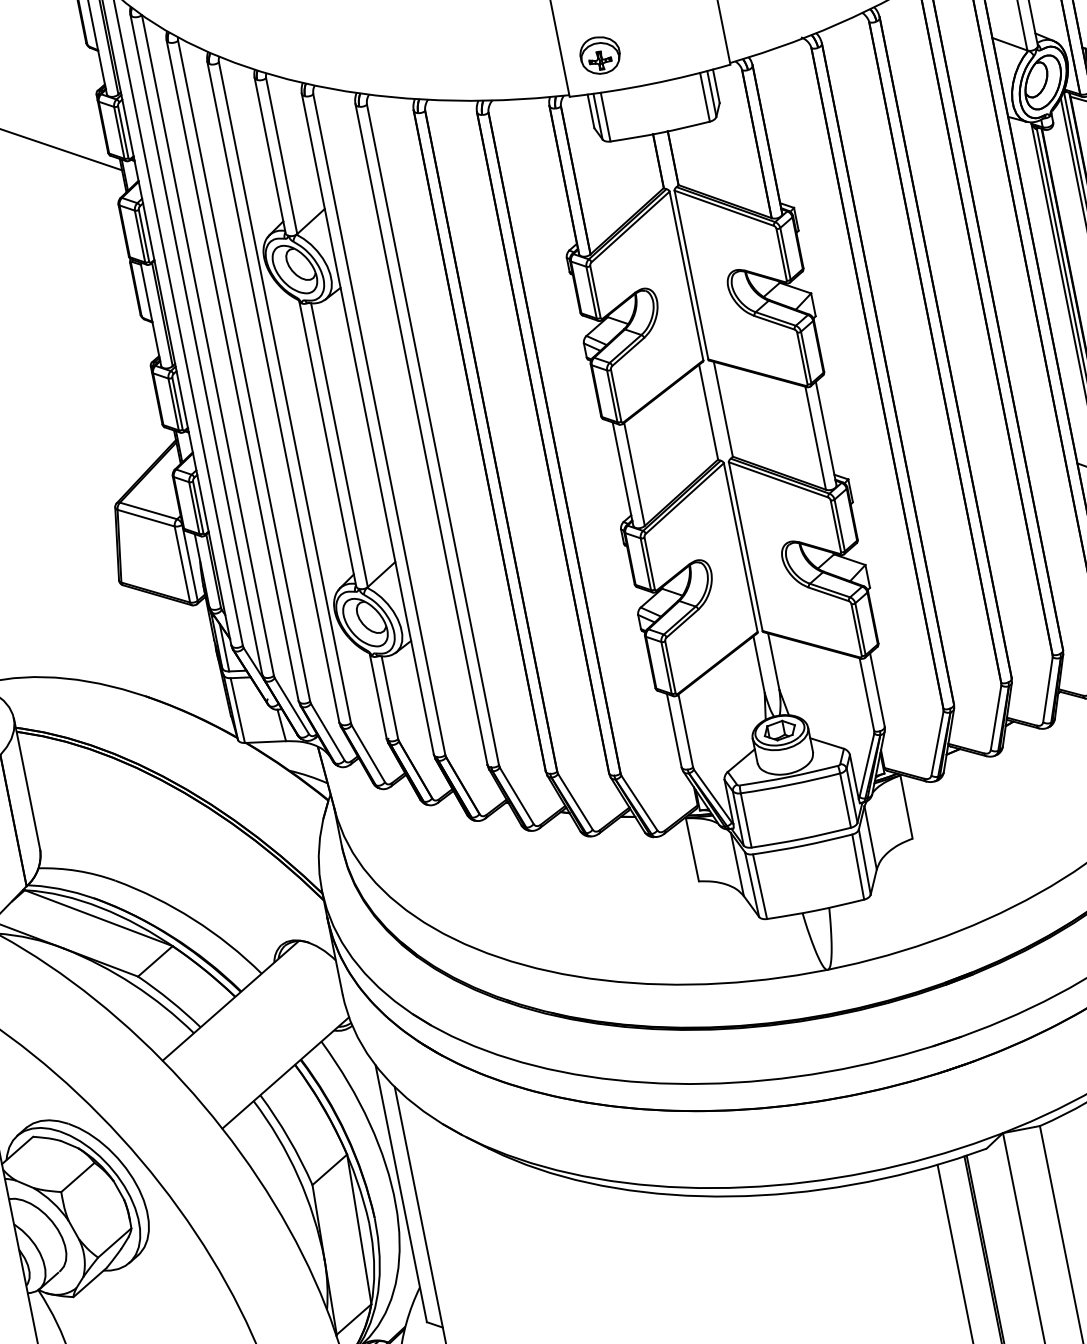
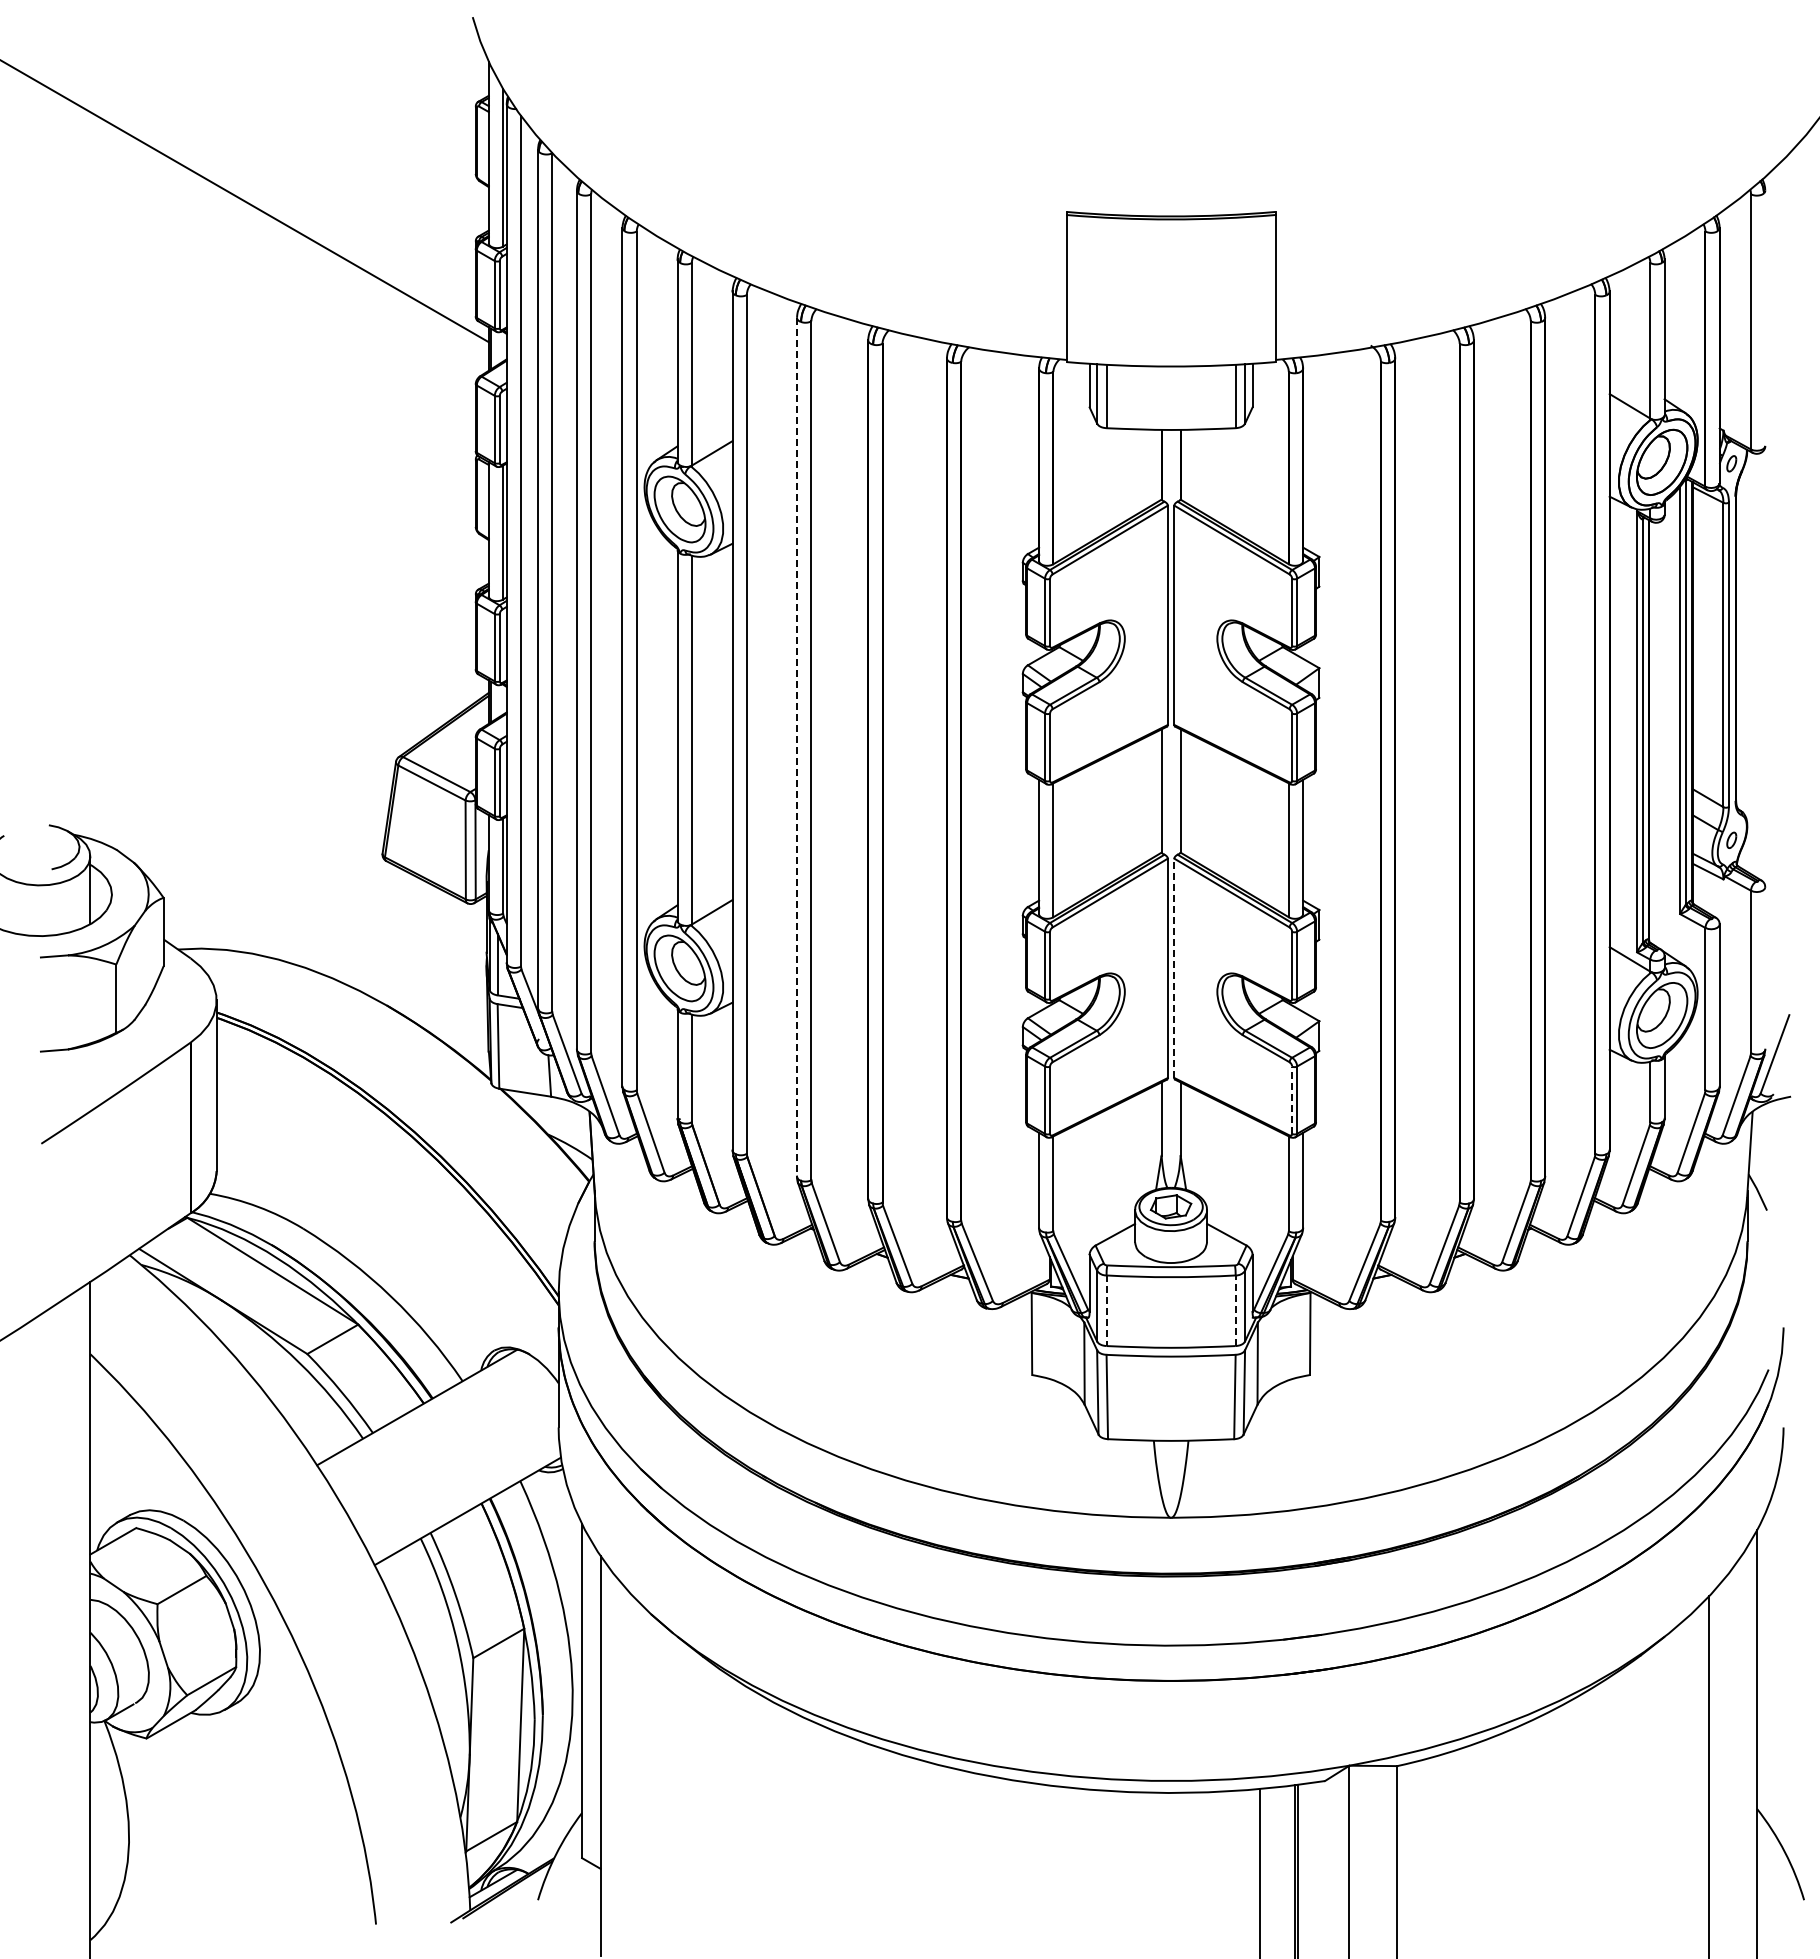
part: (600, 54) -> (1115, 317), removed
line: (421, 434) -> (797, 747), solid -> dashed
line: (745, 546) -> (1174, 968), solid -> dashed
line: (856, 630) -> (1292, 1100), solid -> dashed
line: (845, 800) -> (1235, 1310), solid -> dashed
line: (746, 821) -> (1106, 1311), solid -> dashed

